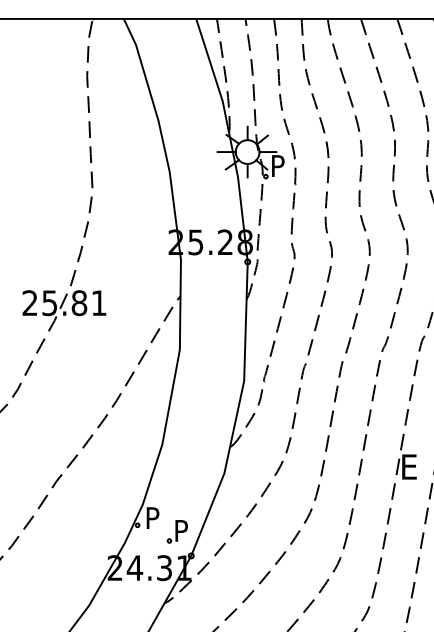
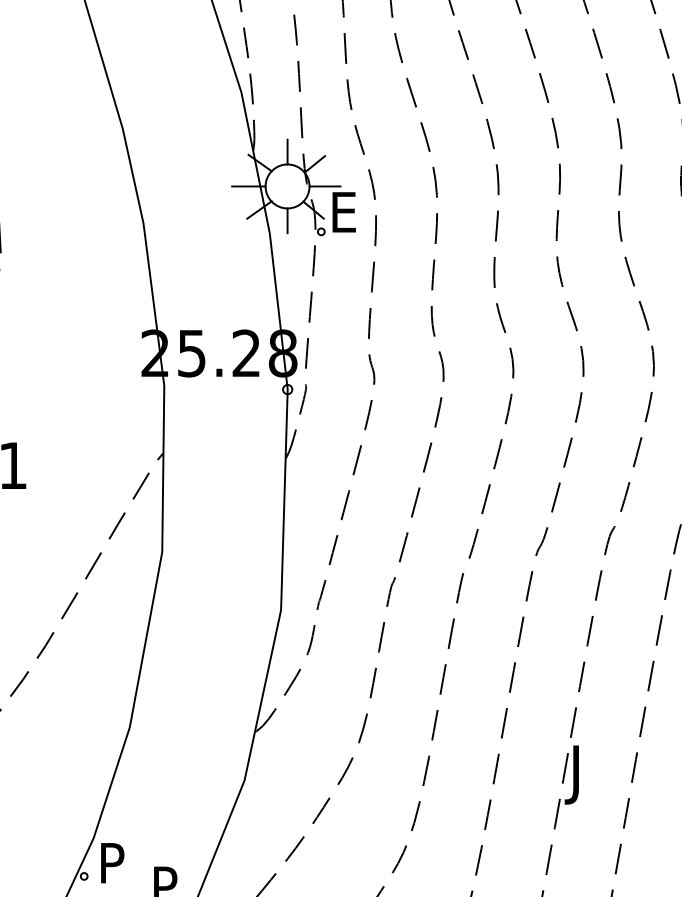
text: (279, 165) -> (346, 211), P -> E
text: (406, 470) -> (581, 775), E -> J

